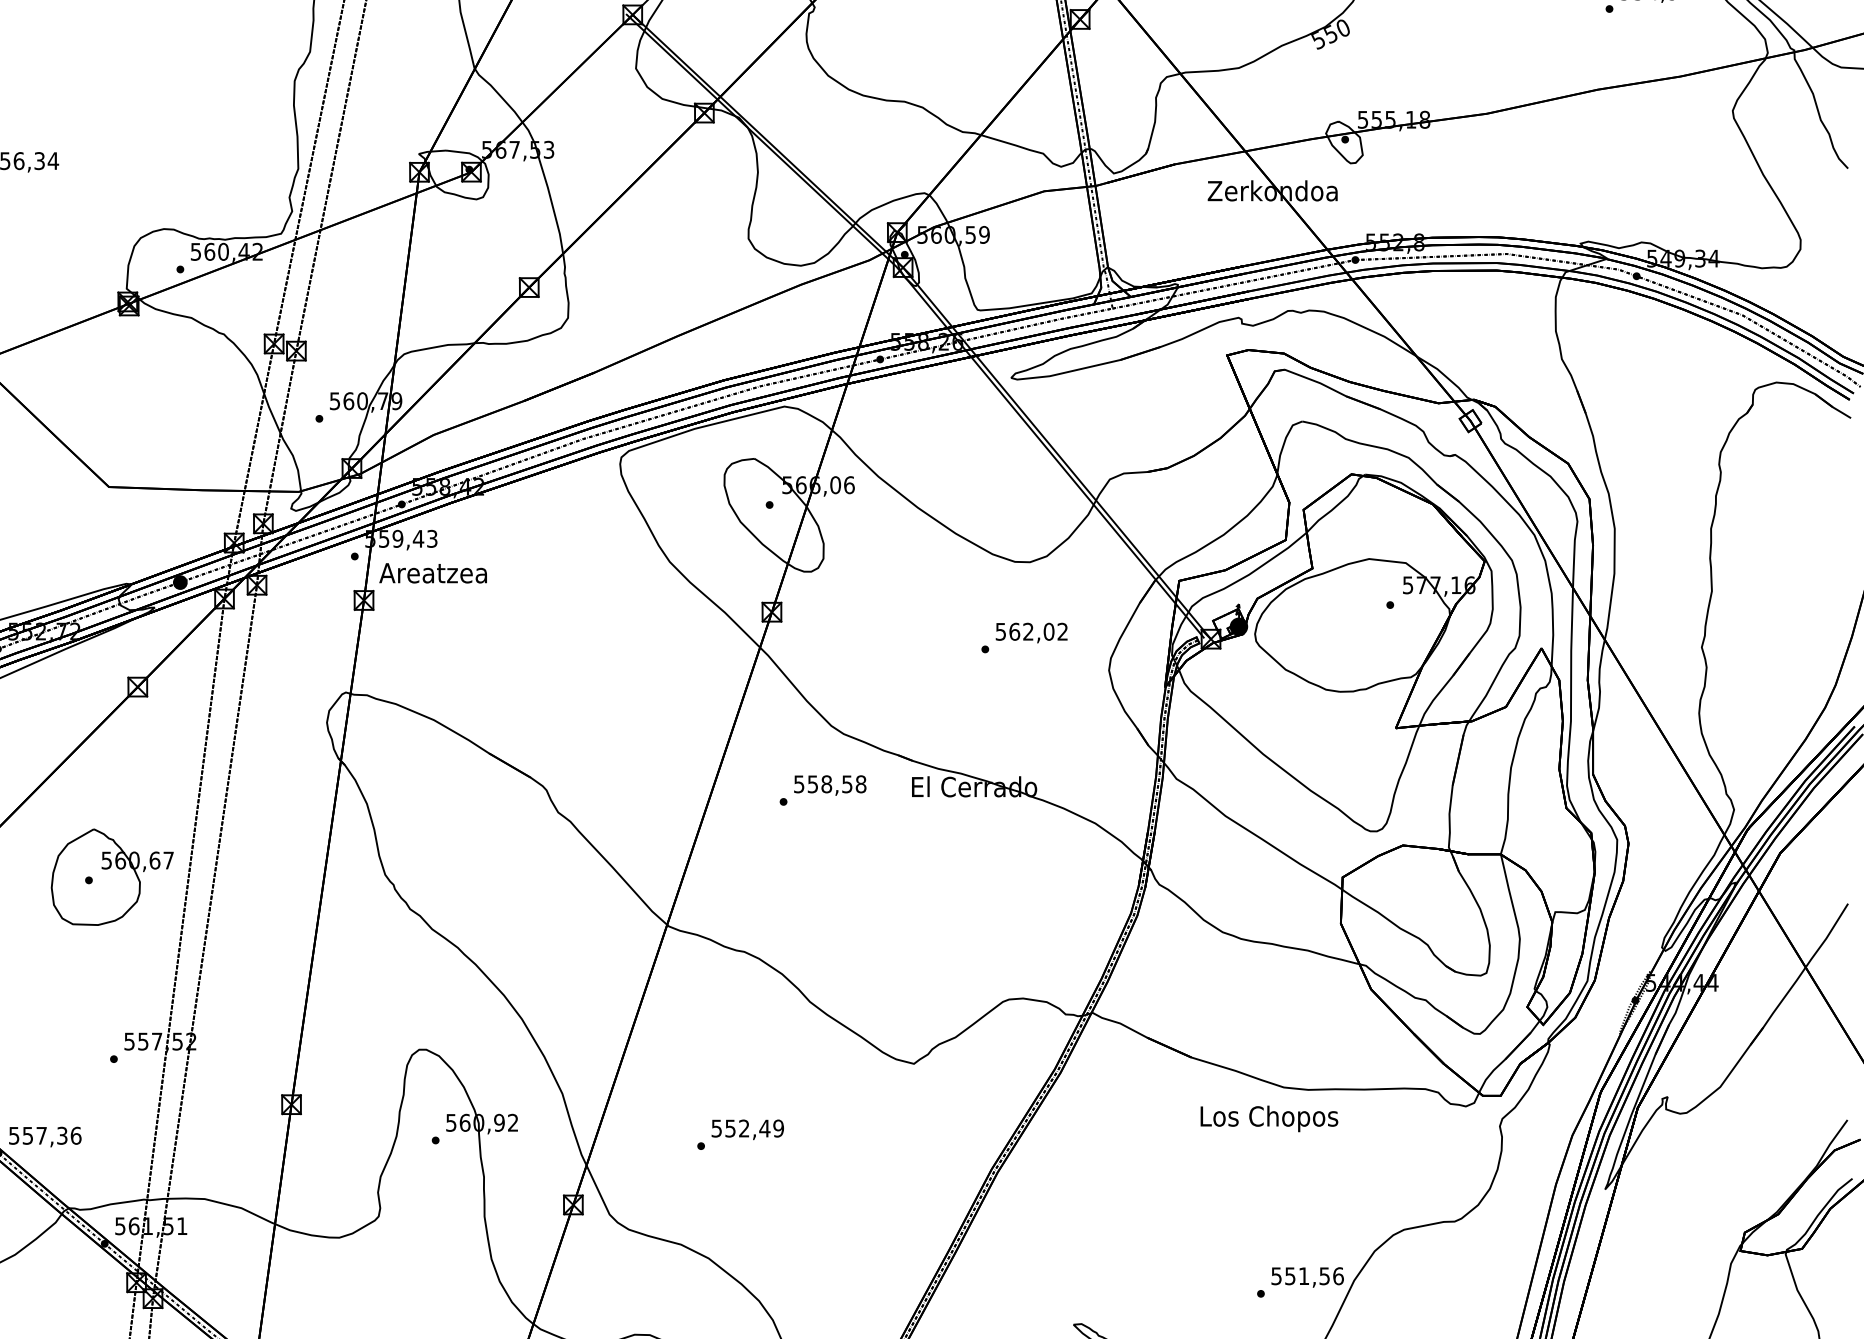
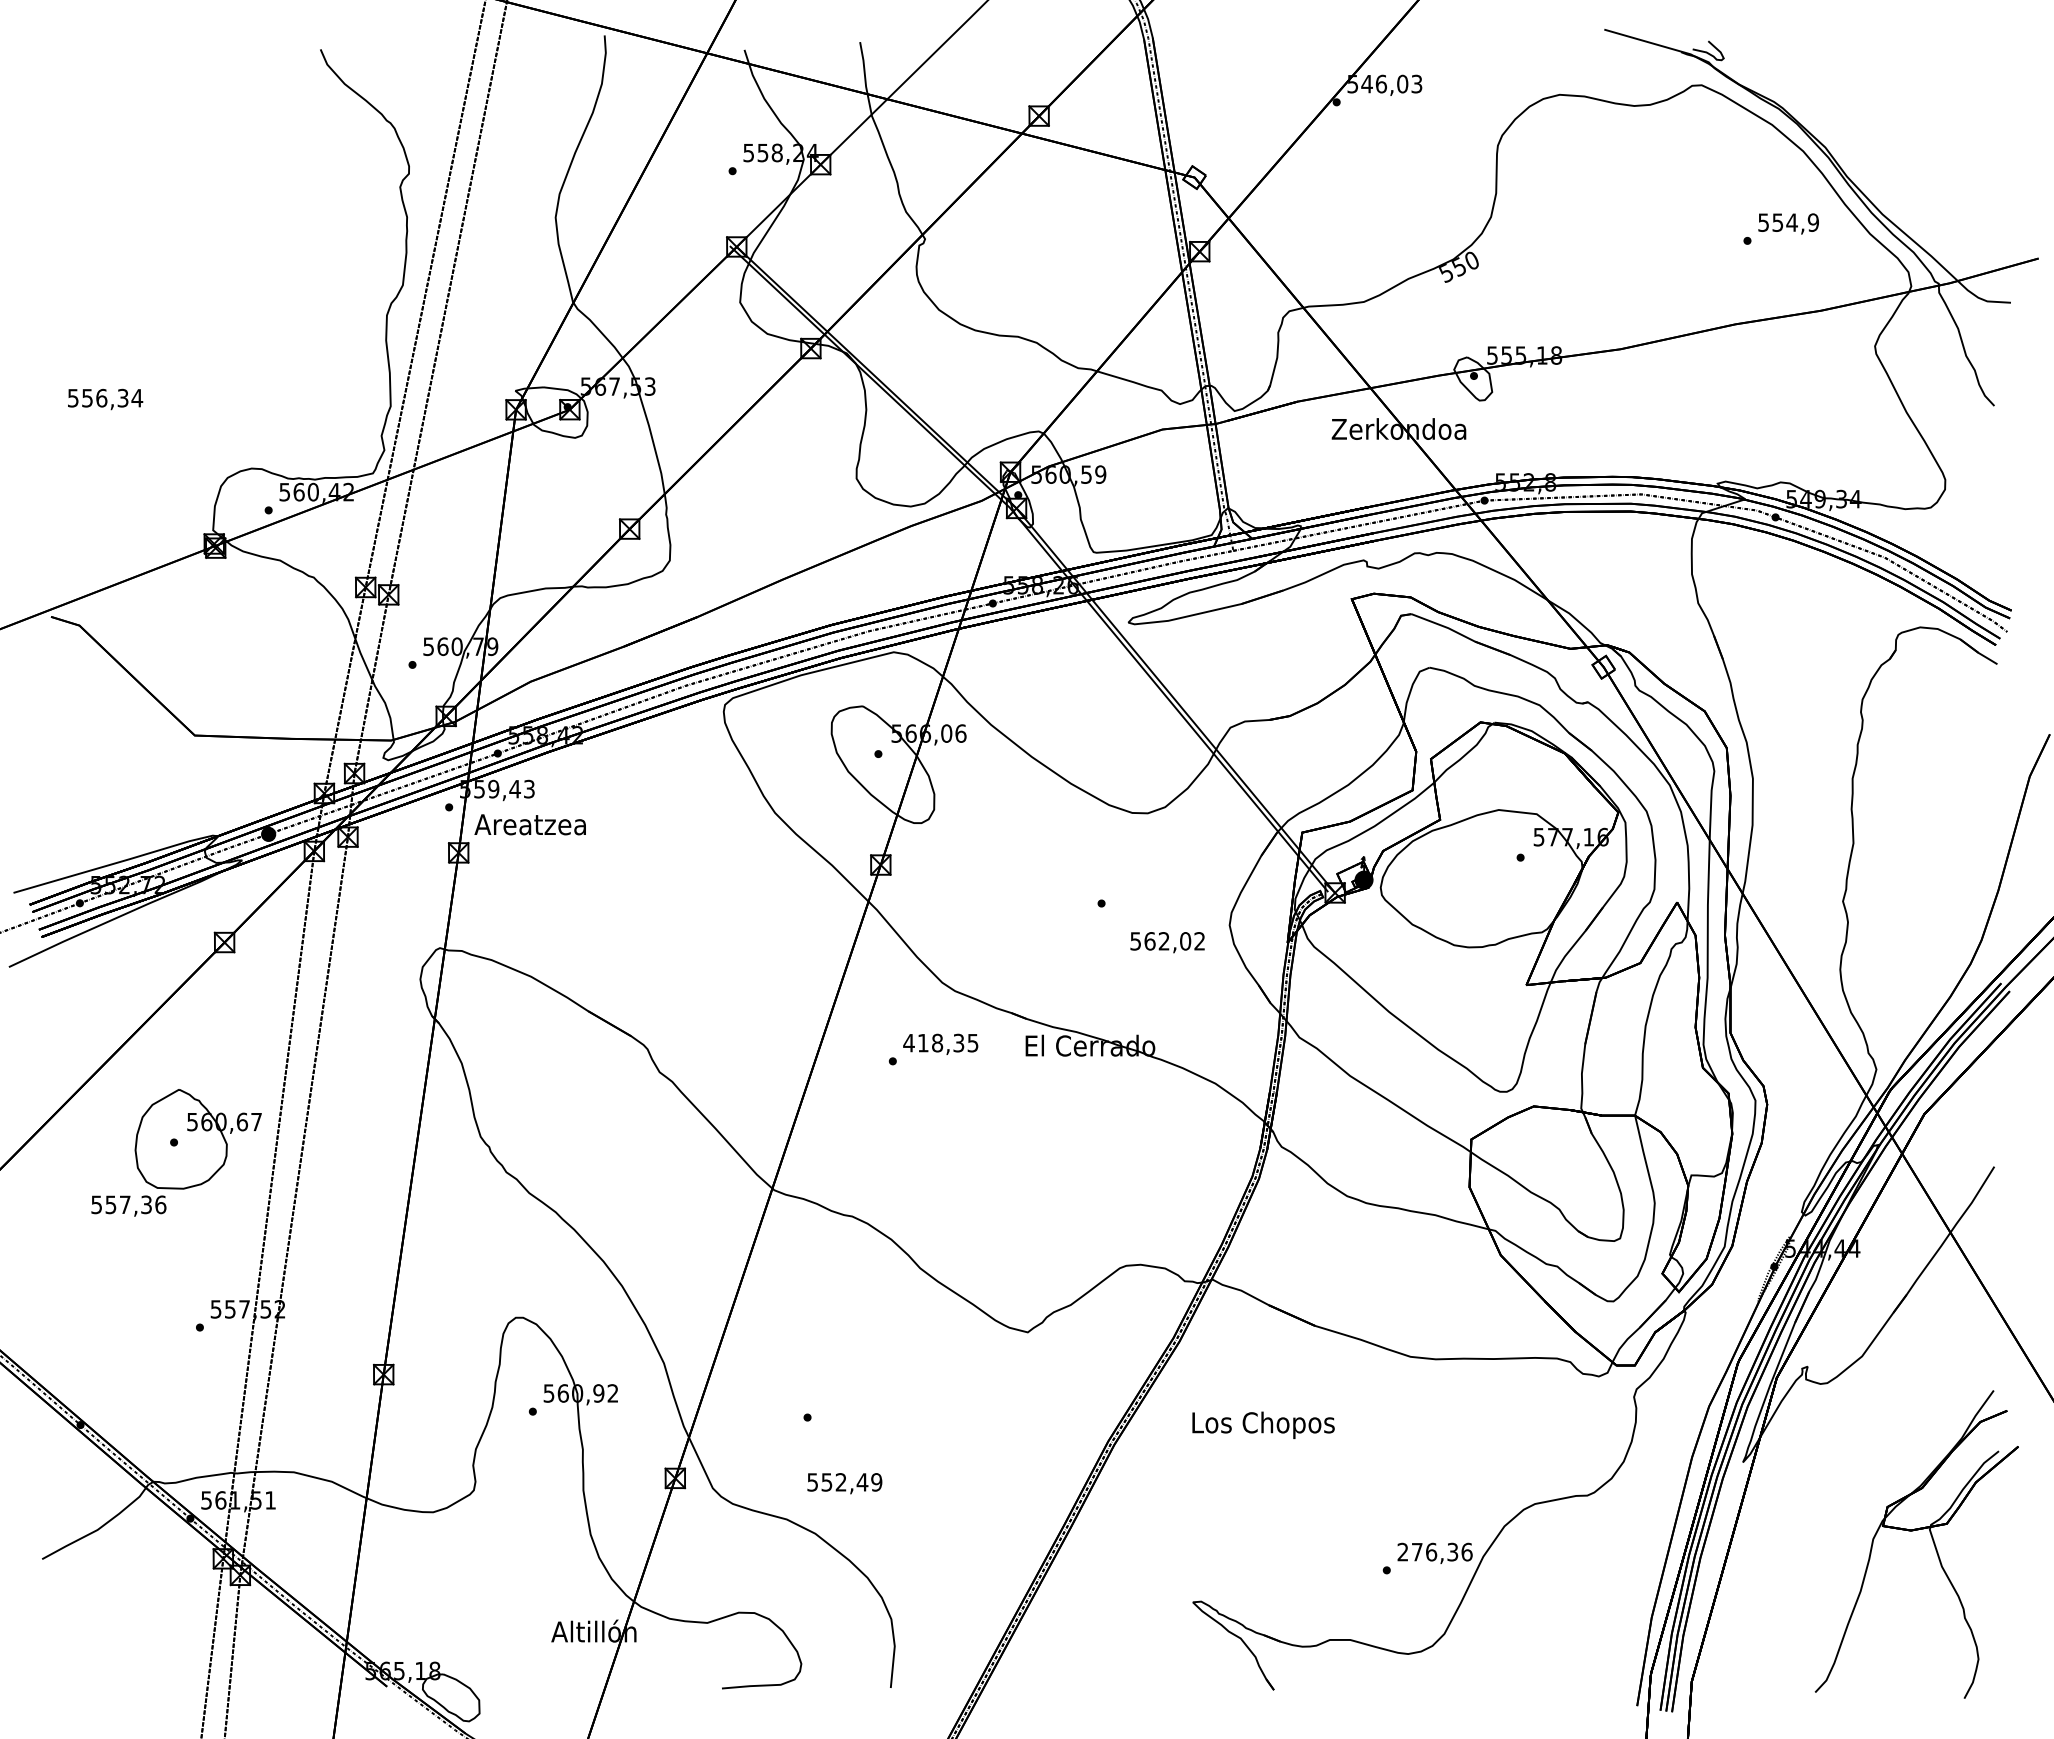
text: (1031, 632) -> (1167, 942), moved
text: (829, 783) -> (940, 1042), 558,58 -> 418,35
text: (1269, 1118) -> (1263, 1424), moved
text: (747, 1129) -> (844, 1483), moved
text: (44, 1136) -> (128, 1205), moved
text: (1300, 1275) -> (1427, 1551), 551,56 -> 276,36

